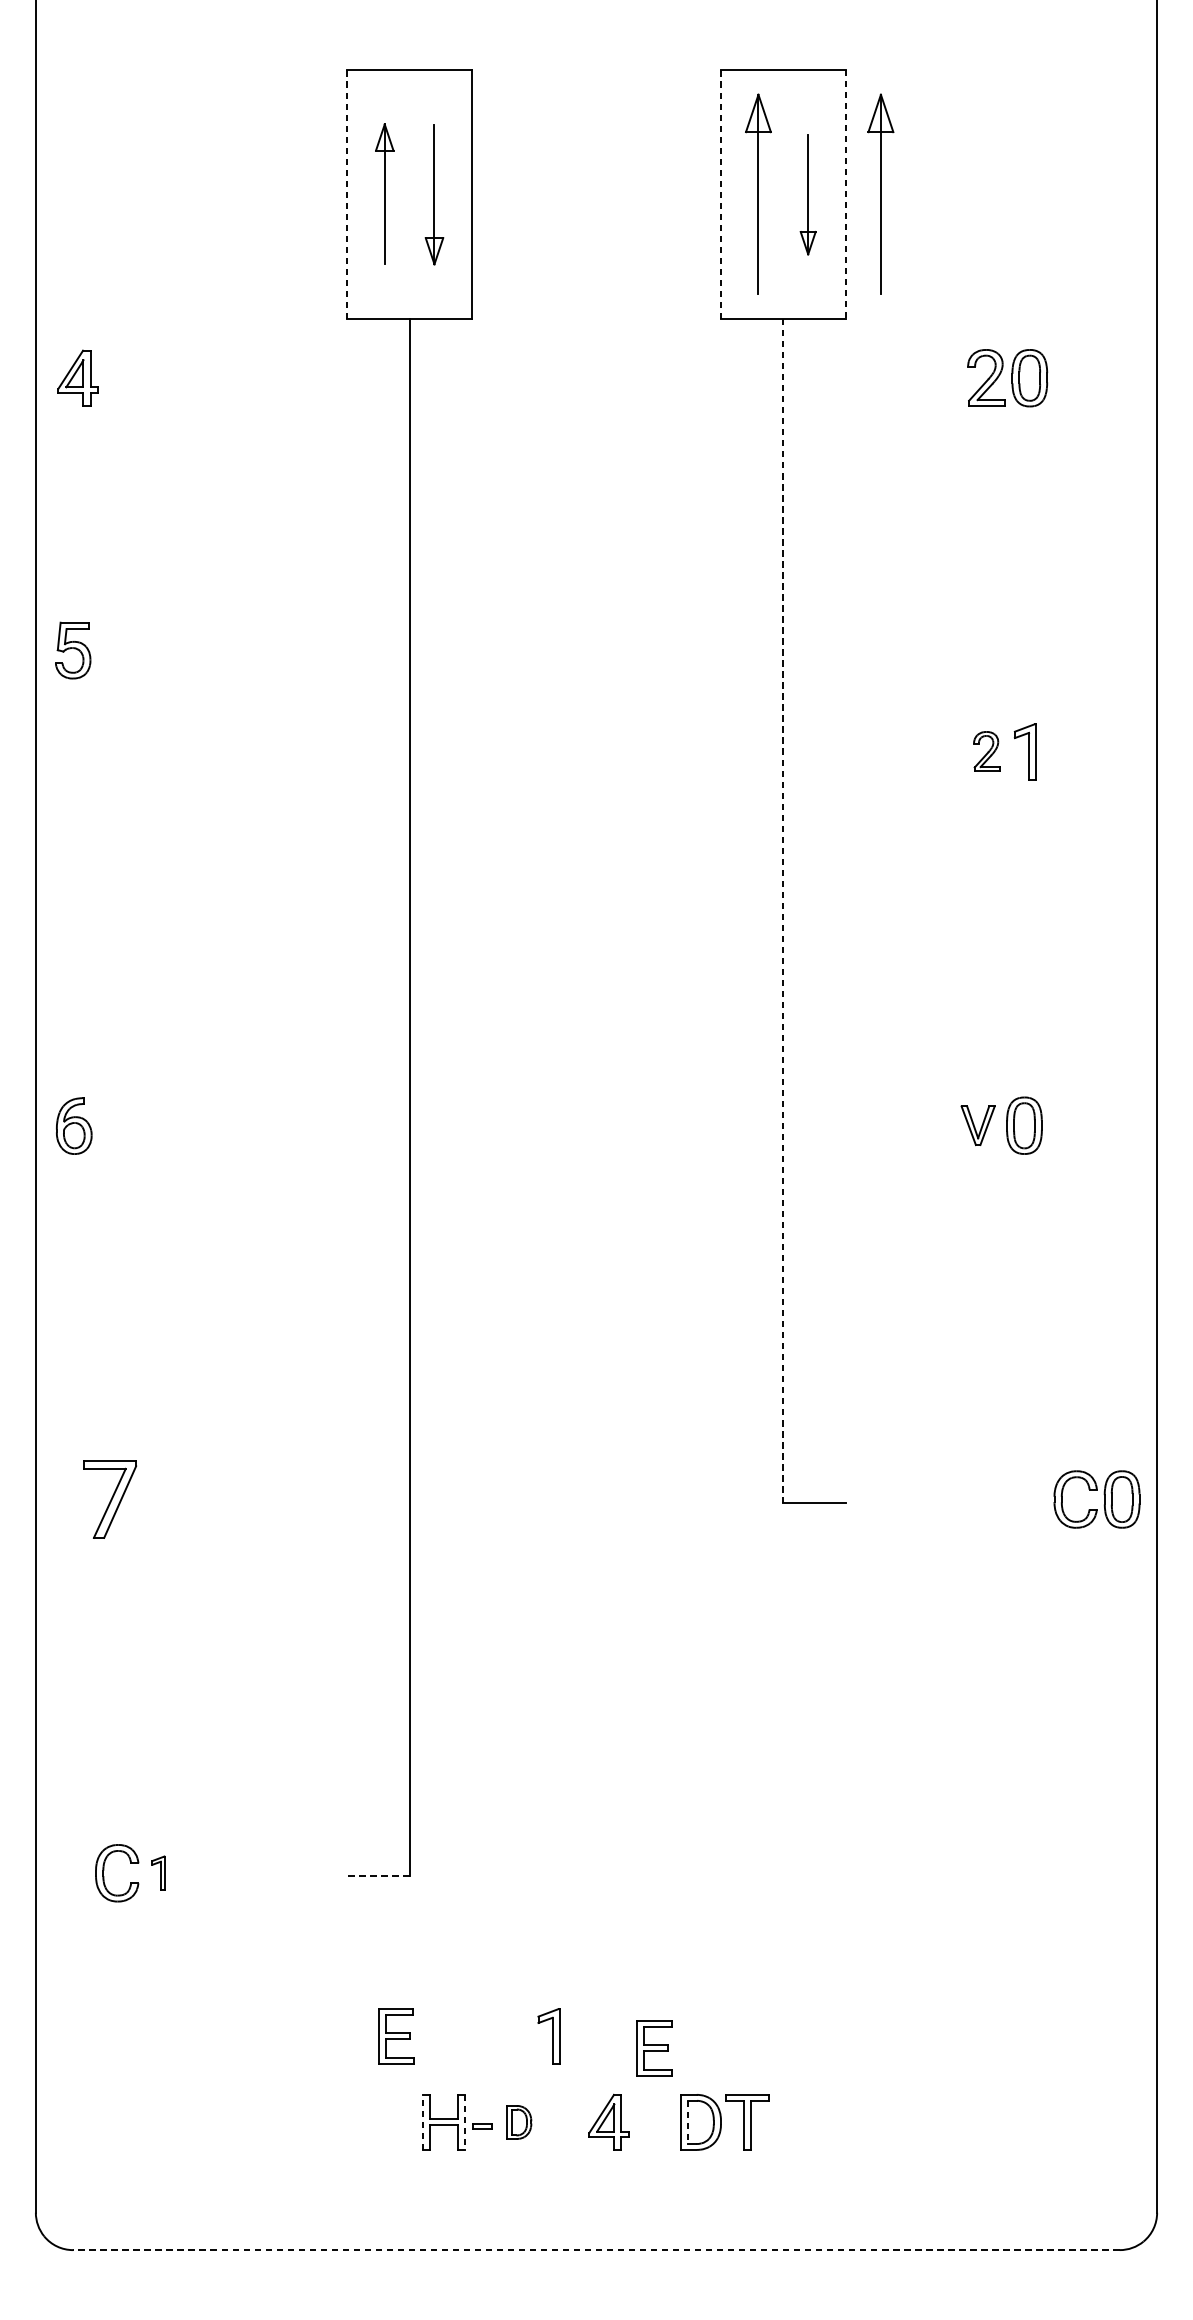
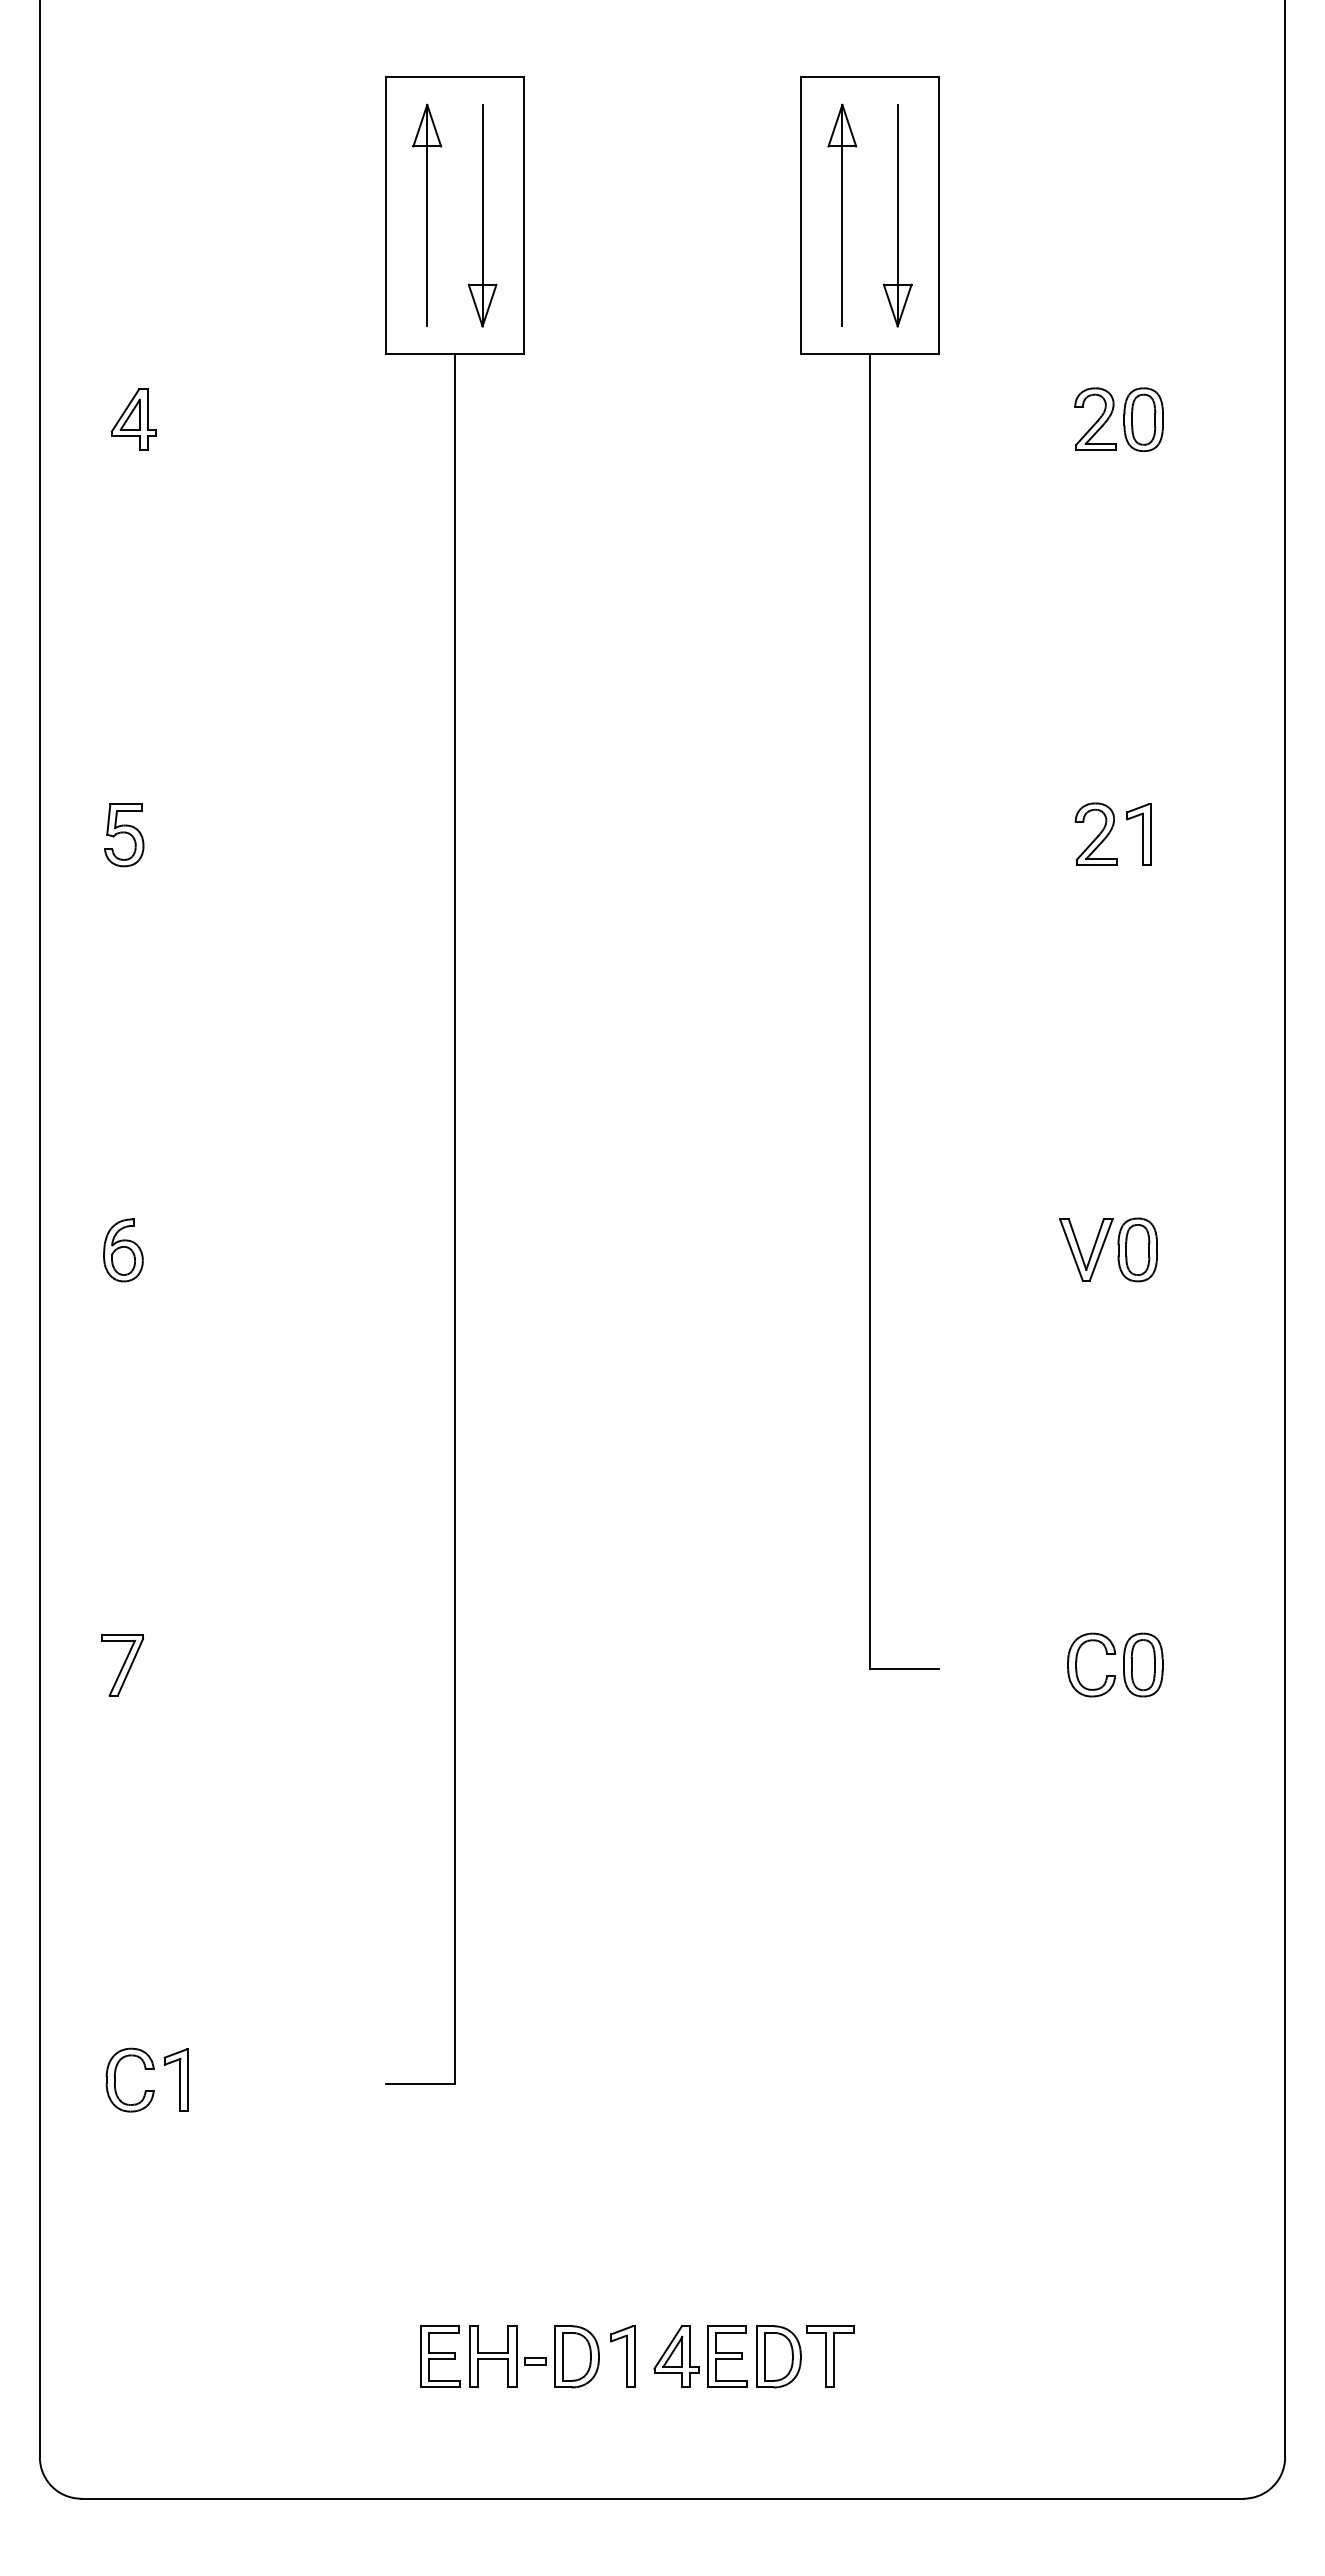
part: (384, 193) -> (427, 214), size x1.43
part: (881, 193) -> (978, 214), removed
line: (347, 194) -> (385, 215), dashed -> solid
part: (434, 194) -> (482, 215), size x1.43
line: (720, 194) -> (800, 215), dashed -> solid
part: (808, 194) -> (897, 215), size x1.67
line: (845, 195) -> (939, 216), dashed -> solid
part: (77, 378) -> (133, 419), moved
part: (73, 650) -> (124, 835), moved
part: (986, 750) -> (1095, 833), size x1.43
line: (783, 911) -> (870, 1011), dashed -> solid
part: (978, 1125) -> (1086, 1249), size x1.43
part: (74, 1126) -> (123, 1250), moved
part: (110, 1499) -> (122, 1665), size x0.71
part: (1104, 1499) -> (1123, 1664), moved
part: (158, 1872) -> (175, 2079), size x1.67
line: (378, 1876) -> (420, 2083), dashed -> solid
part: (396, 2036) -> (440, 2356), moved
part: (548, 2036) -> (622, 2356), moved
part: (655, 2048) -> (727, 2356), moved
line: (422, 2122) -> (469, 2356), dashed -> solid
line: (465, 2122) -> (516, 2356), dashed -> solid
part: (519, 2122) -> (576, 2356), size x1.67
line: (688, 2122) -> (764, 2356), dashed -> solid
line: (595, 2249) -> (661, 2498), dashed -> solid

